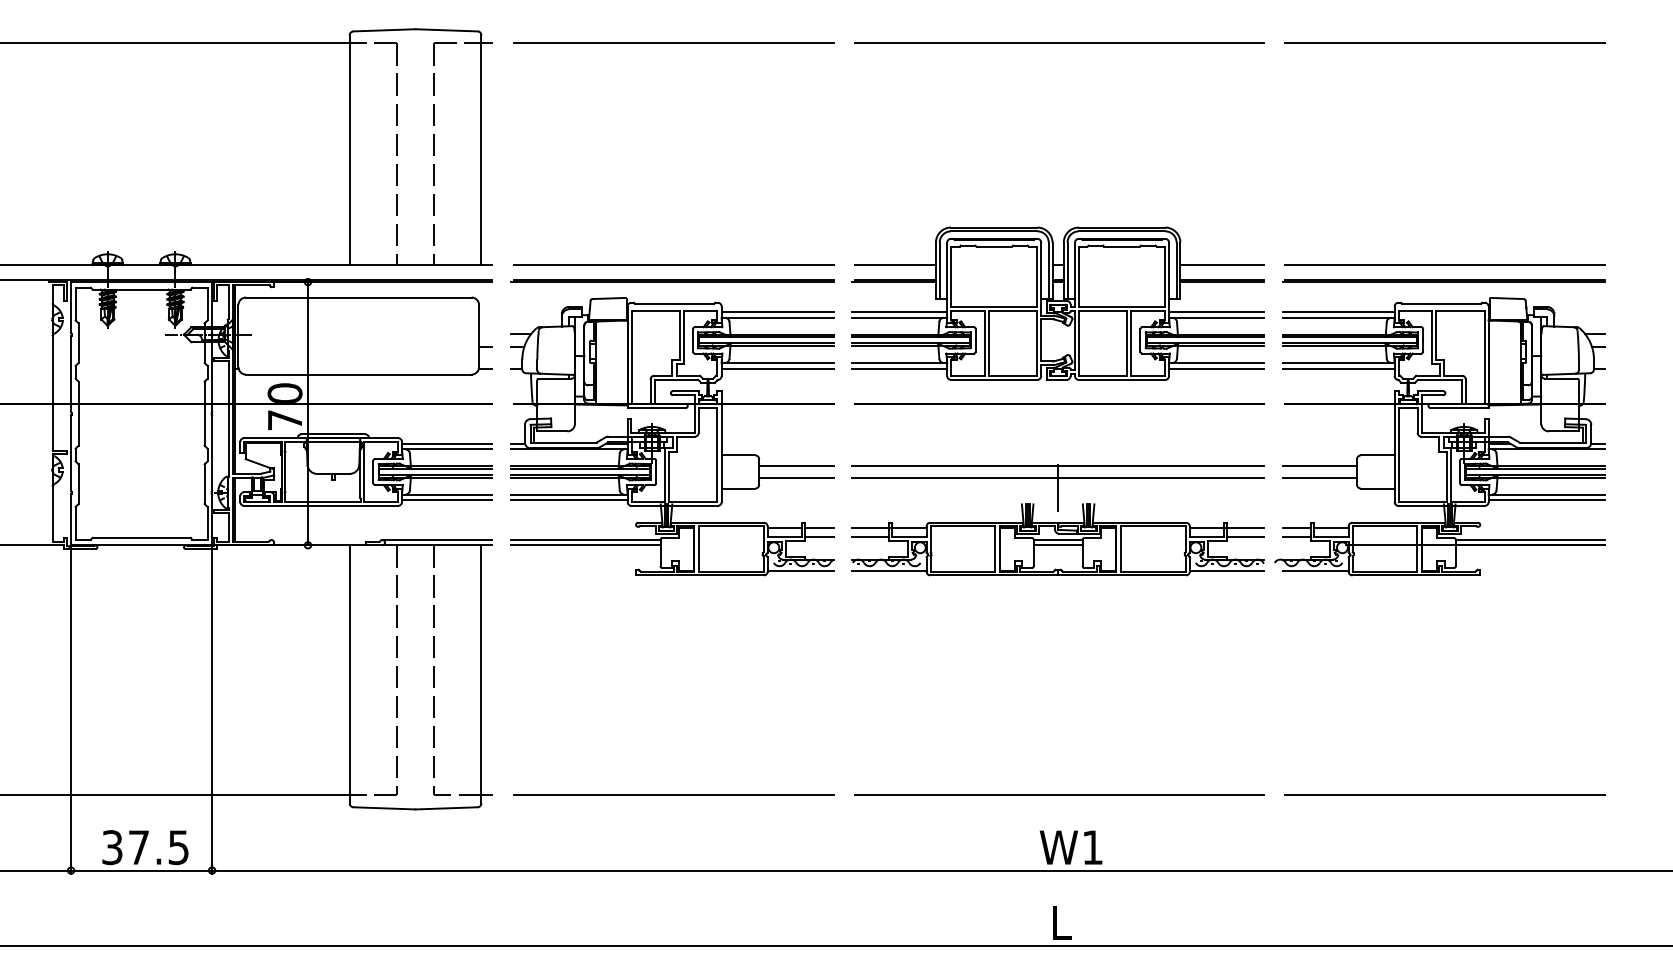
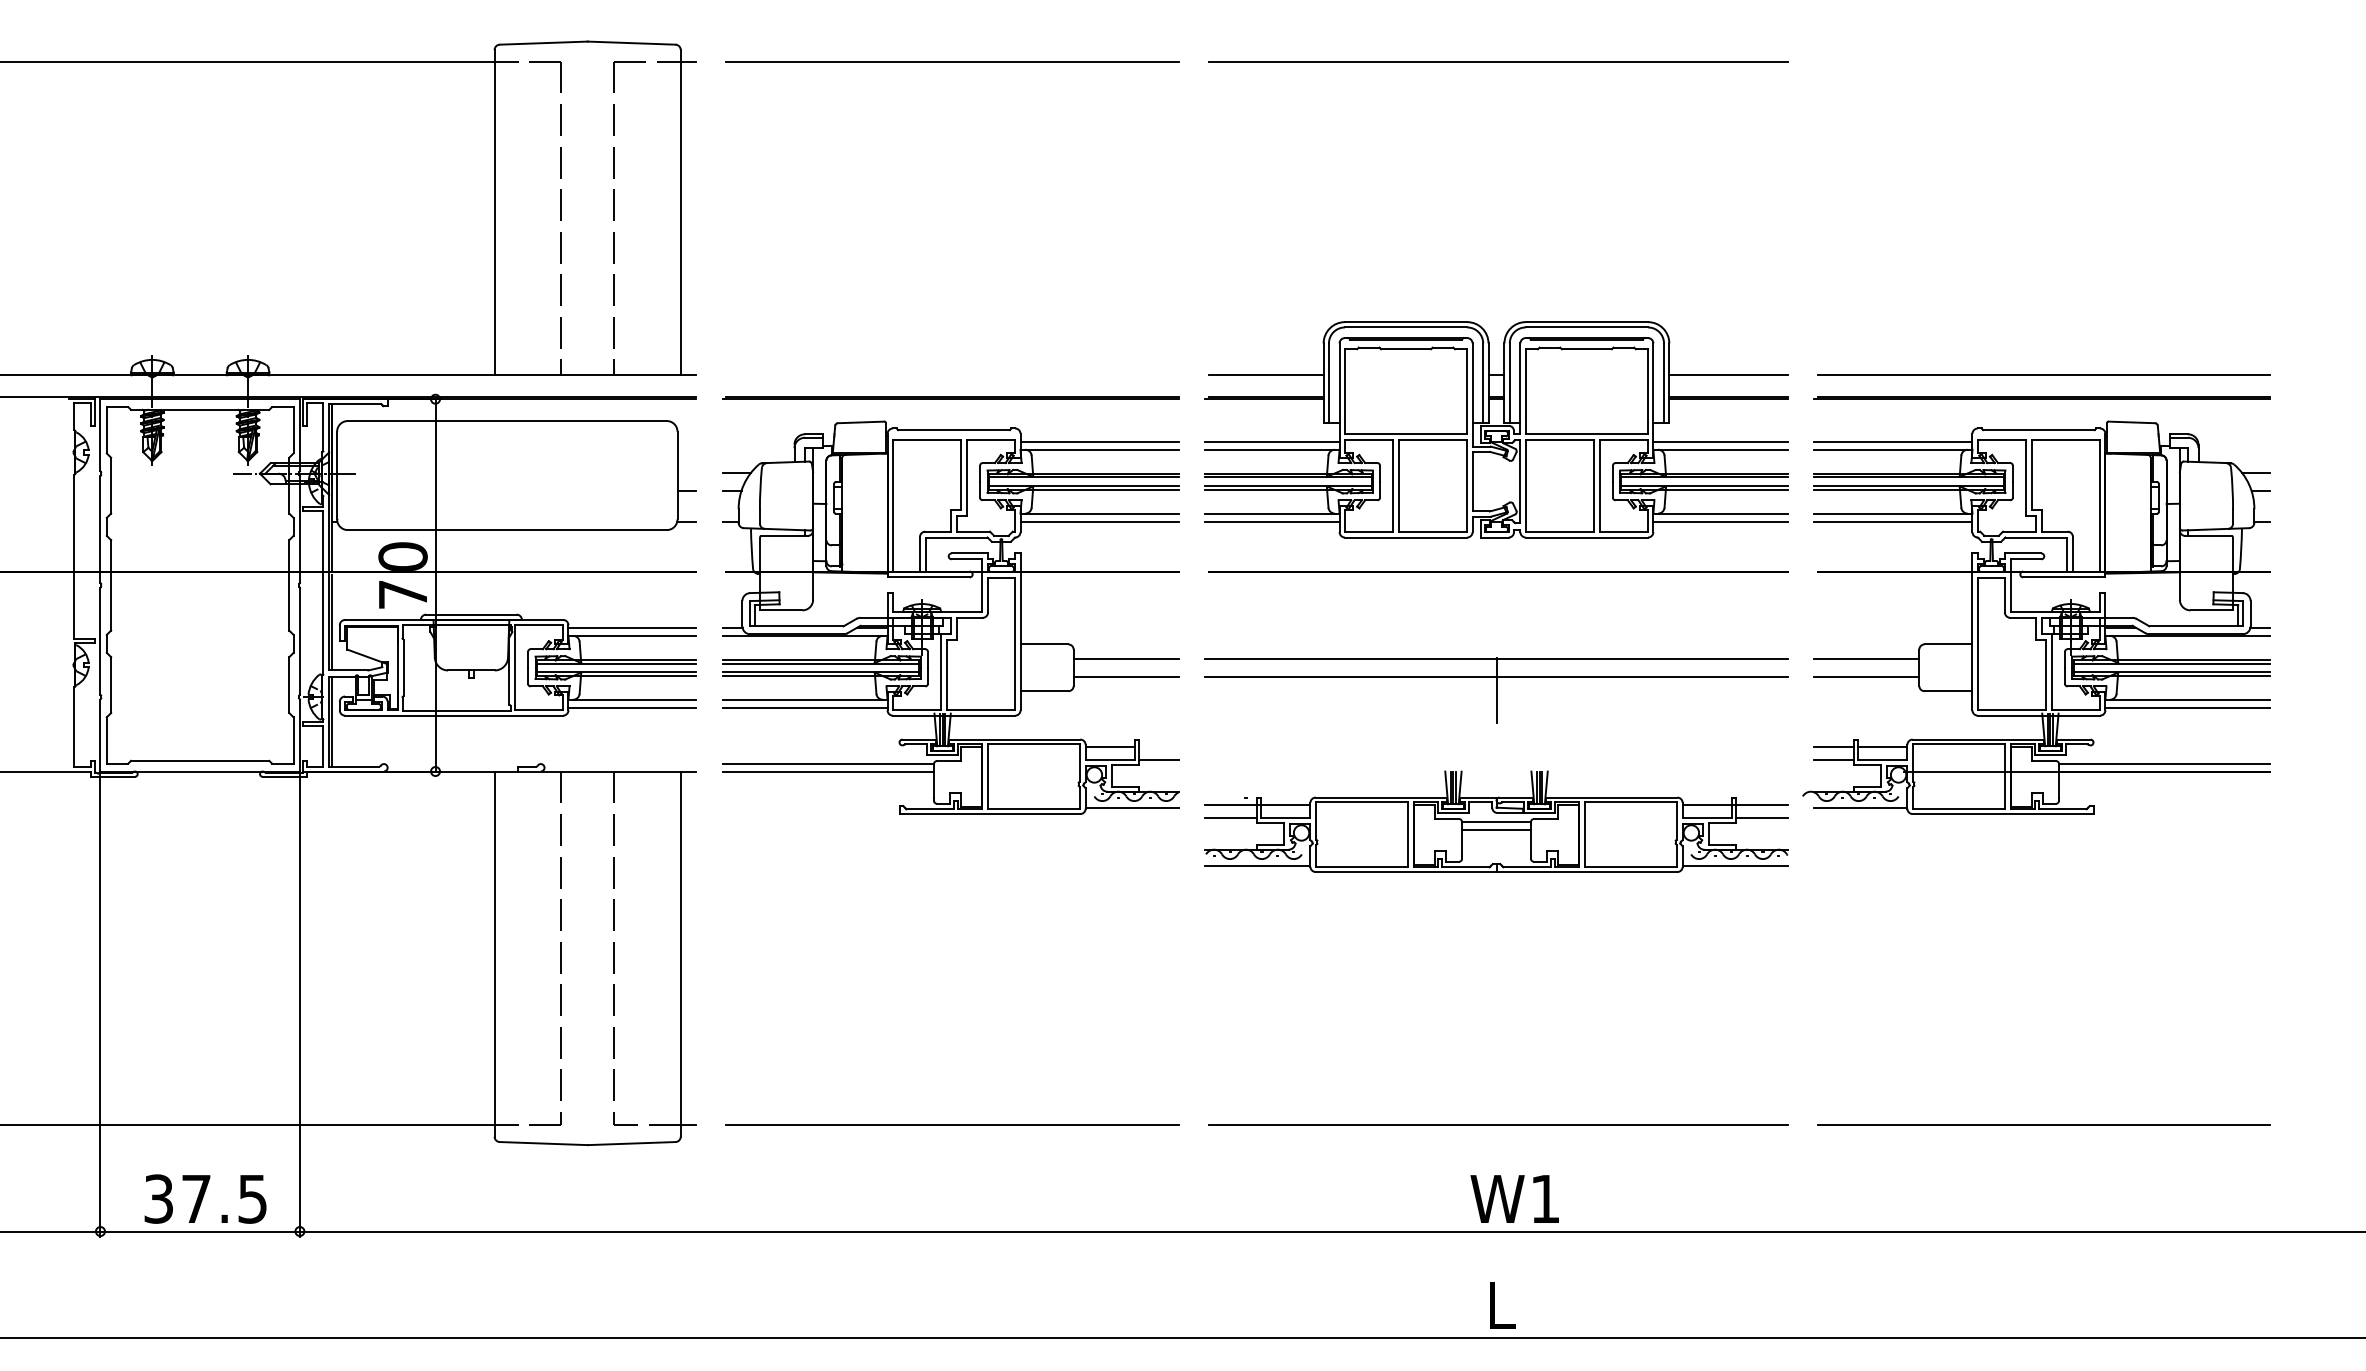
line: (1444, 42) -> (2042, 60), removed
line: (673, 265) -> (952, 375), removed
line: (819, 527) -> (1158, 746), removed
part: (1057, 539) -> (1495, 821), moved
line: (437, 540) -> (618, 764), removed

